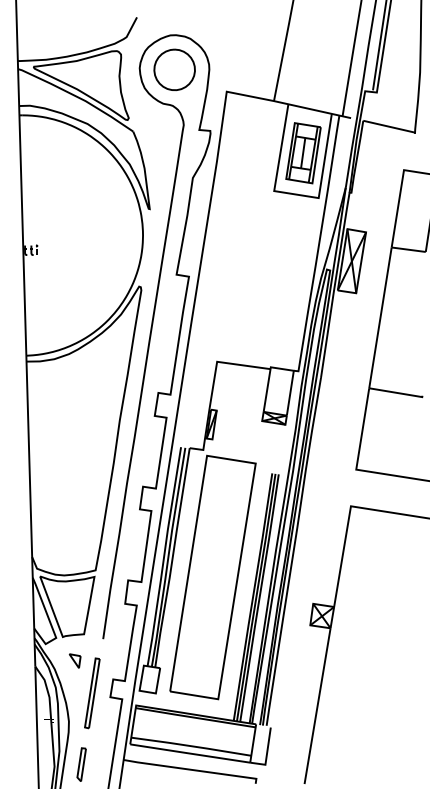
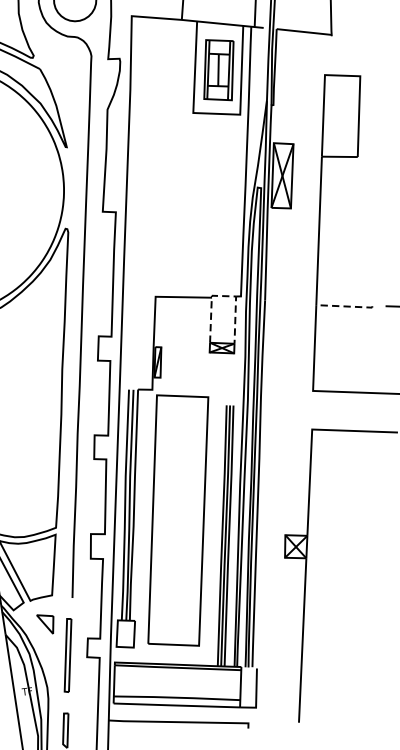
line: (282, 369) -> (224, 296), solid -> dashed
line: (396, 392) -> (345, 306), solid -> dashed
part: (74, 660) -> (45, 623), size x1.4

